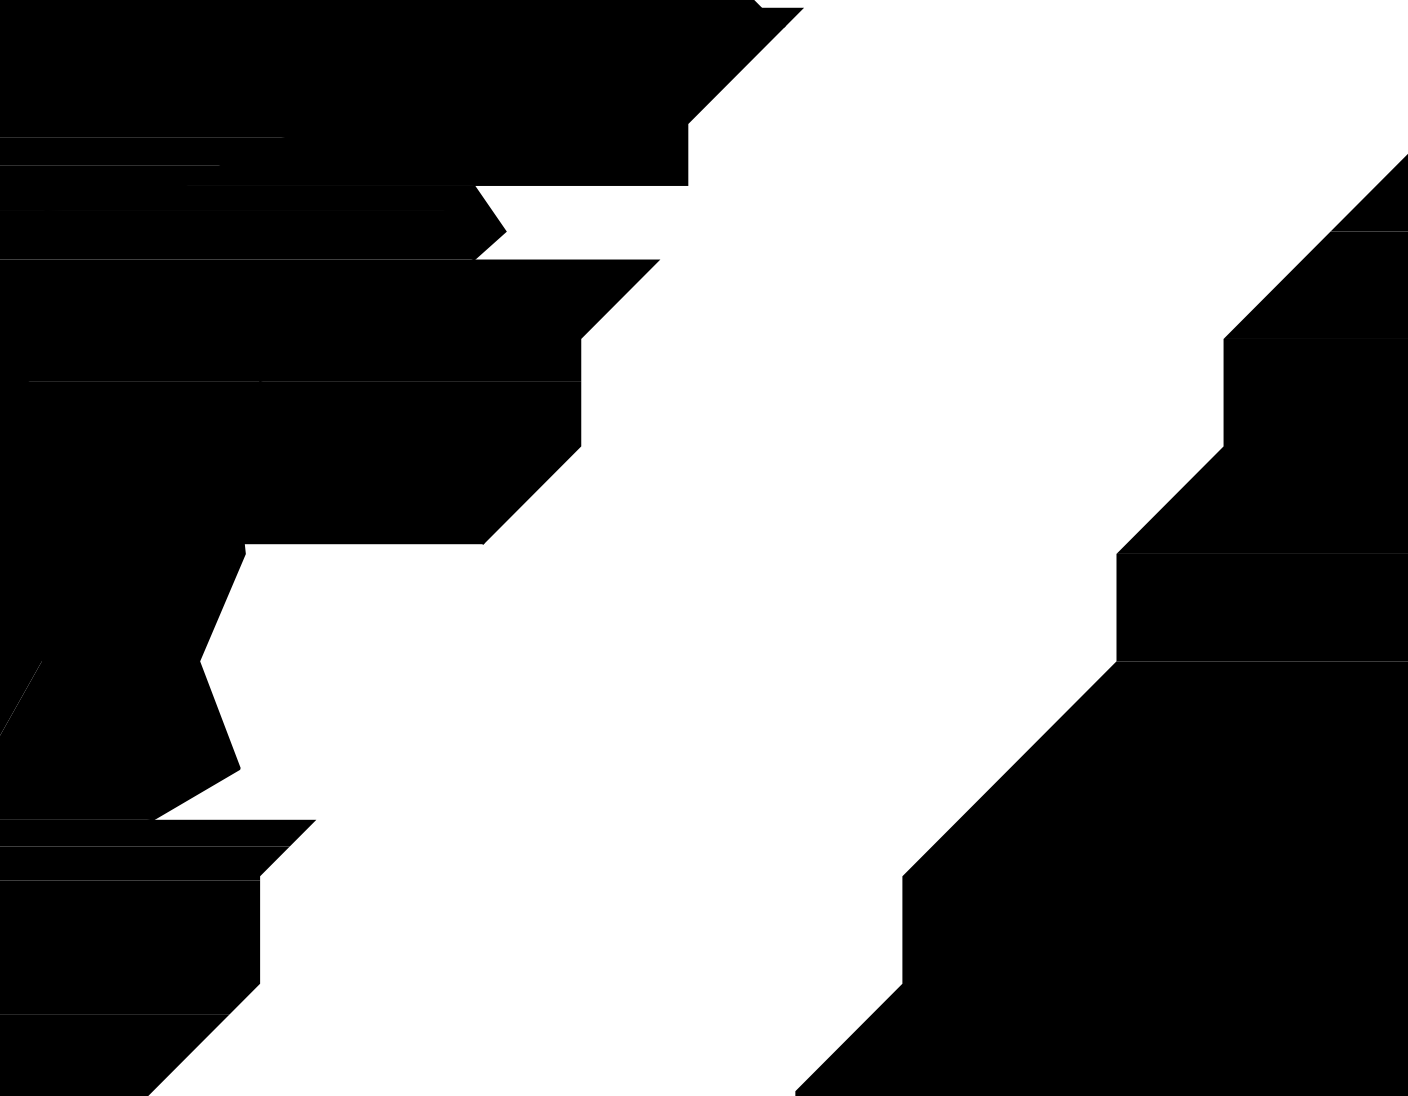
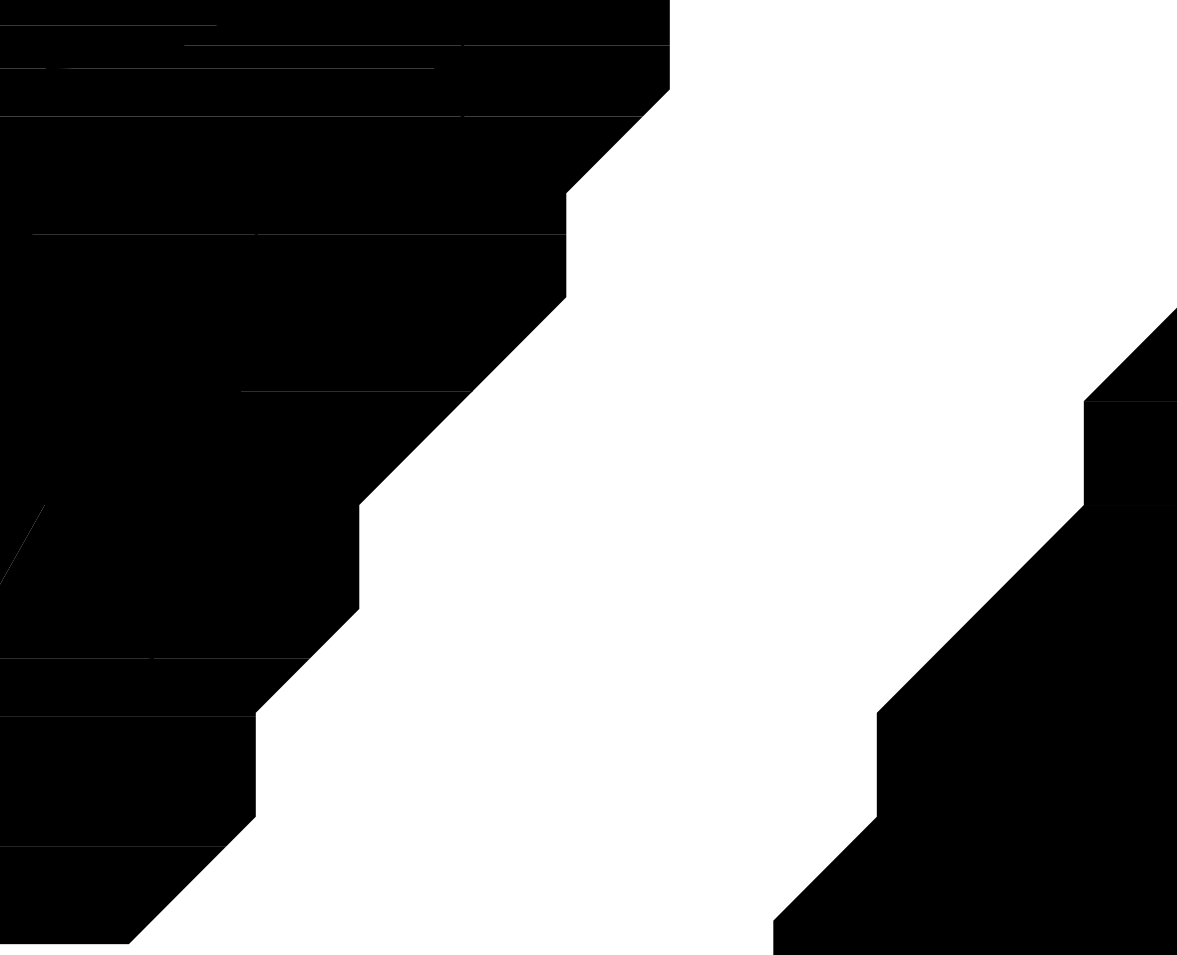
fill: (581, 222) -> (566, 80), added
fill: (318, 681) -> (312, 524), added

